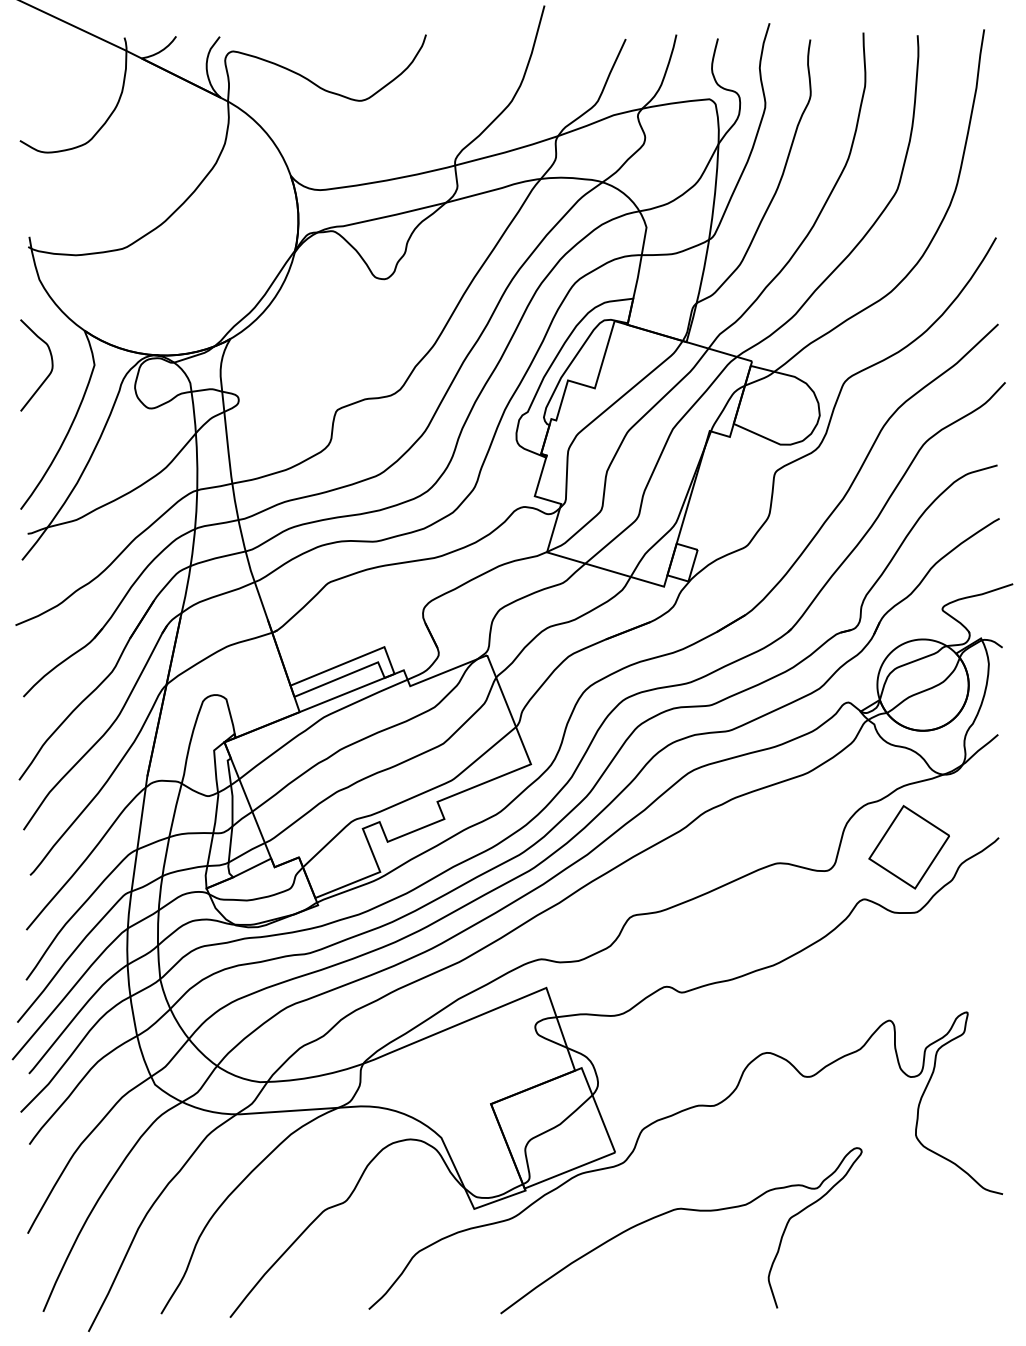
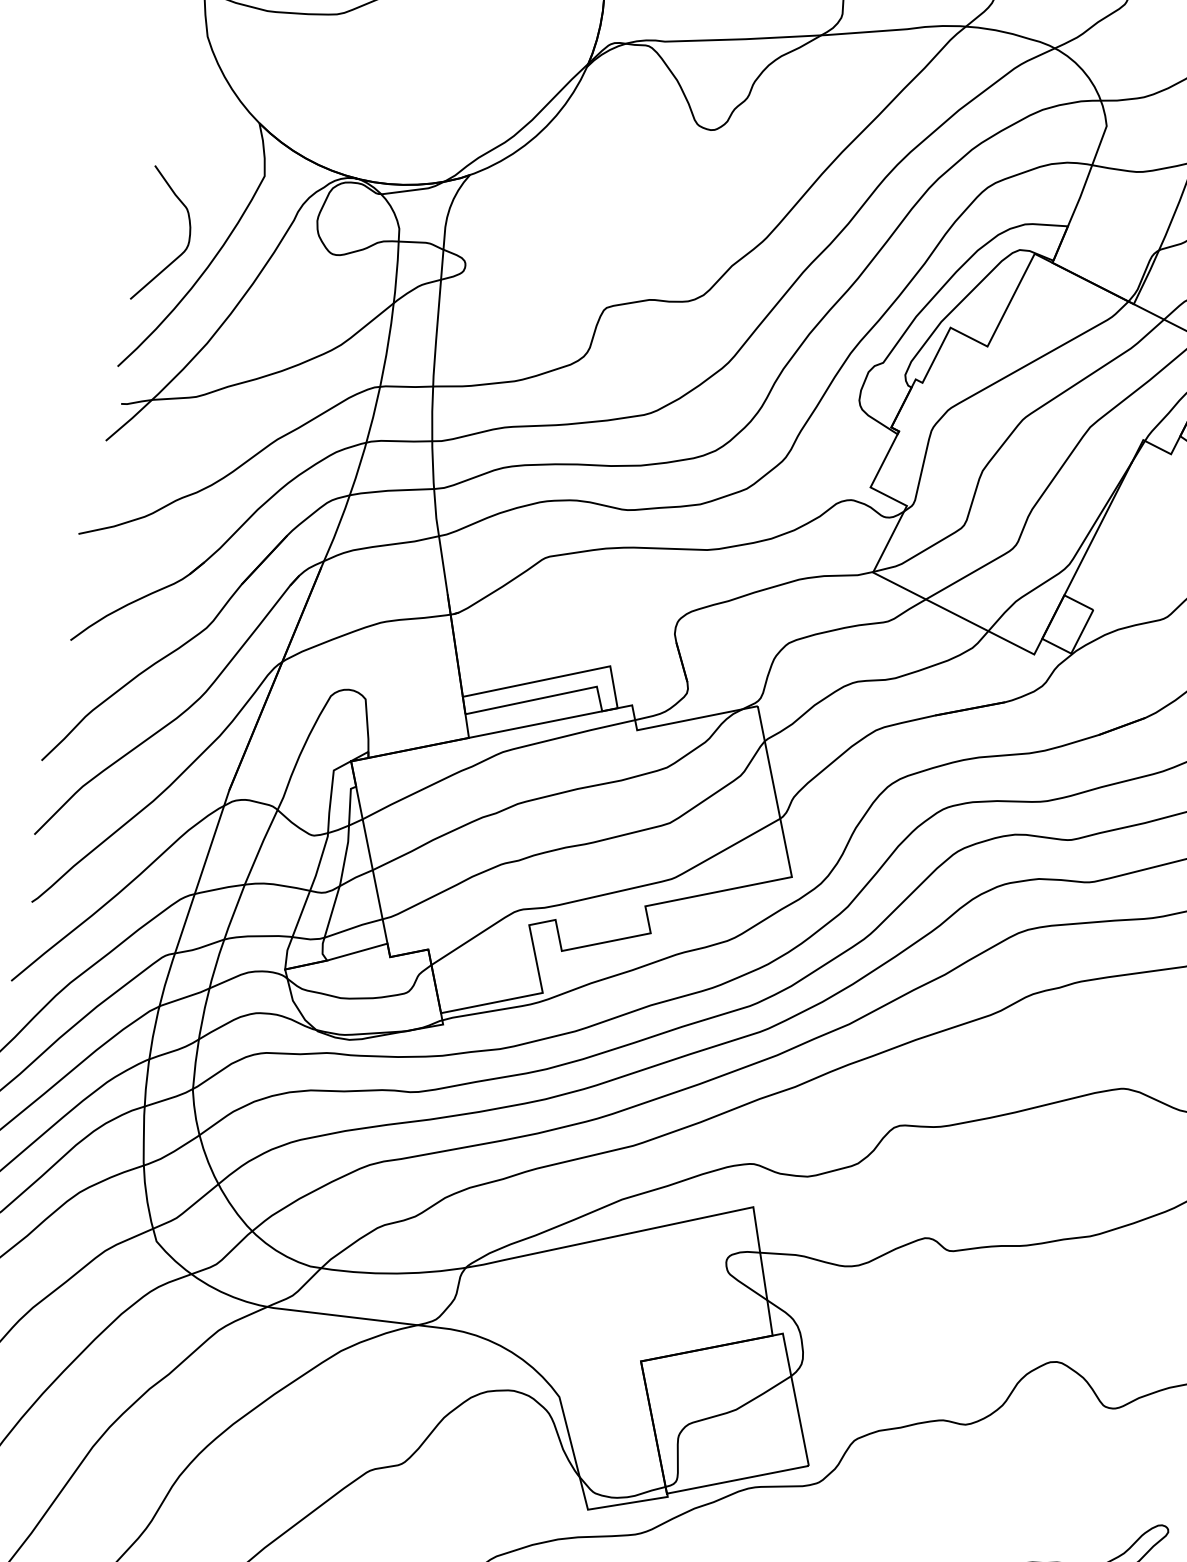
curve: (49, 372) -> (182, 250), moved

